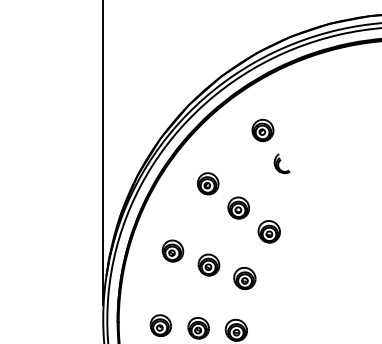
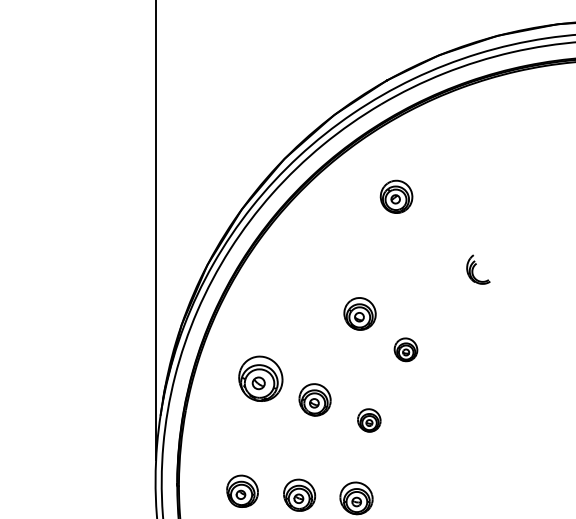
part: (281, 163) -> (477, 269), moved
part: (207, 183) -> (312, 276), removed
part: (268, 231) -> (404, 349), size x0.7
part: (172, 250) -> (260, 377), size x1.4
part: (244, 278) -> (368, 420), size x0.7

